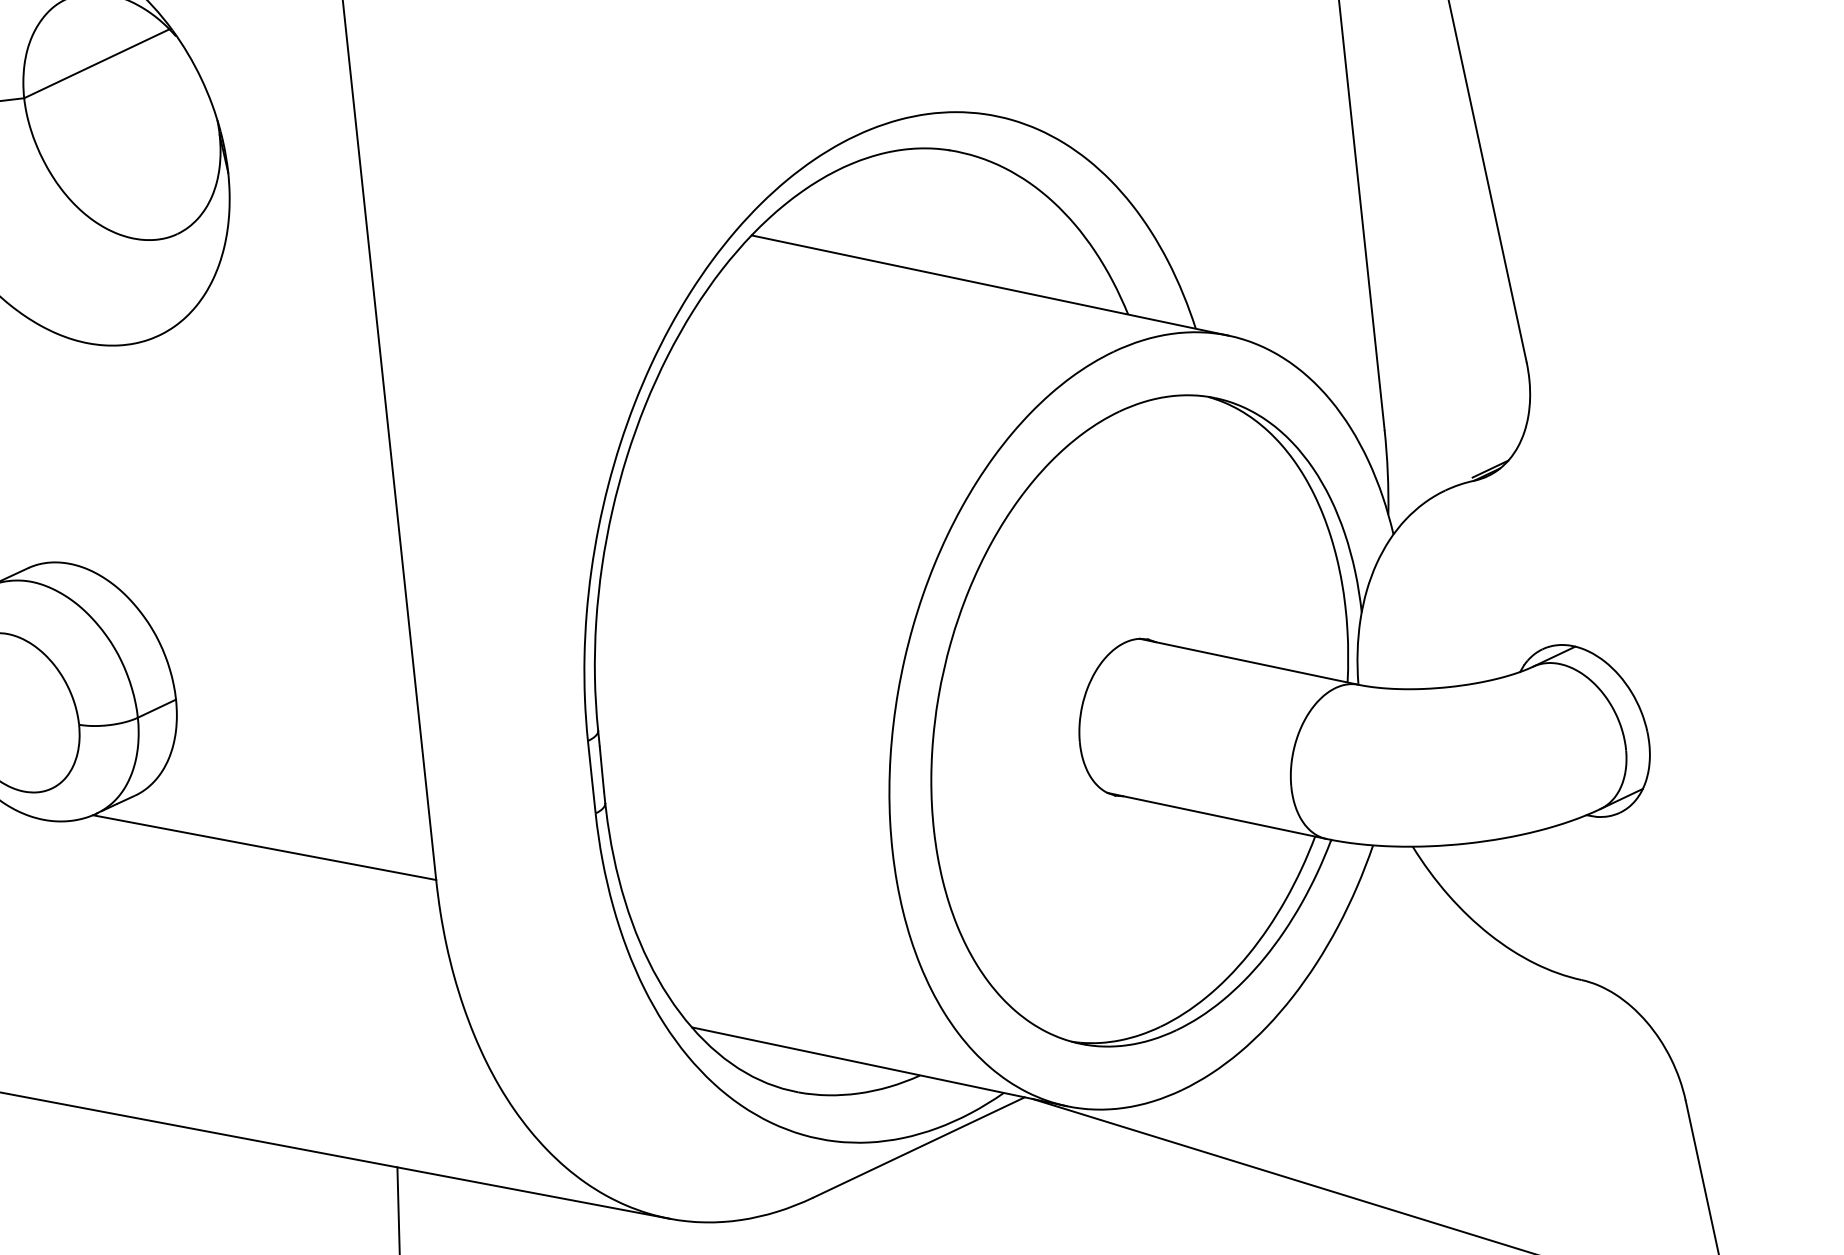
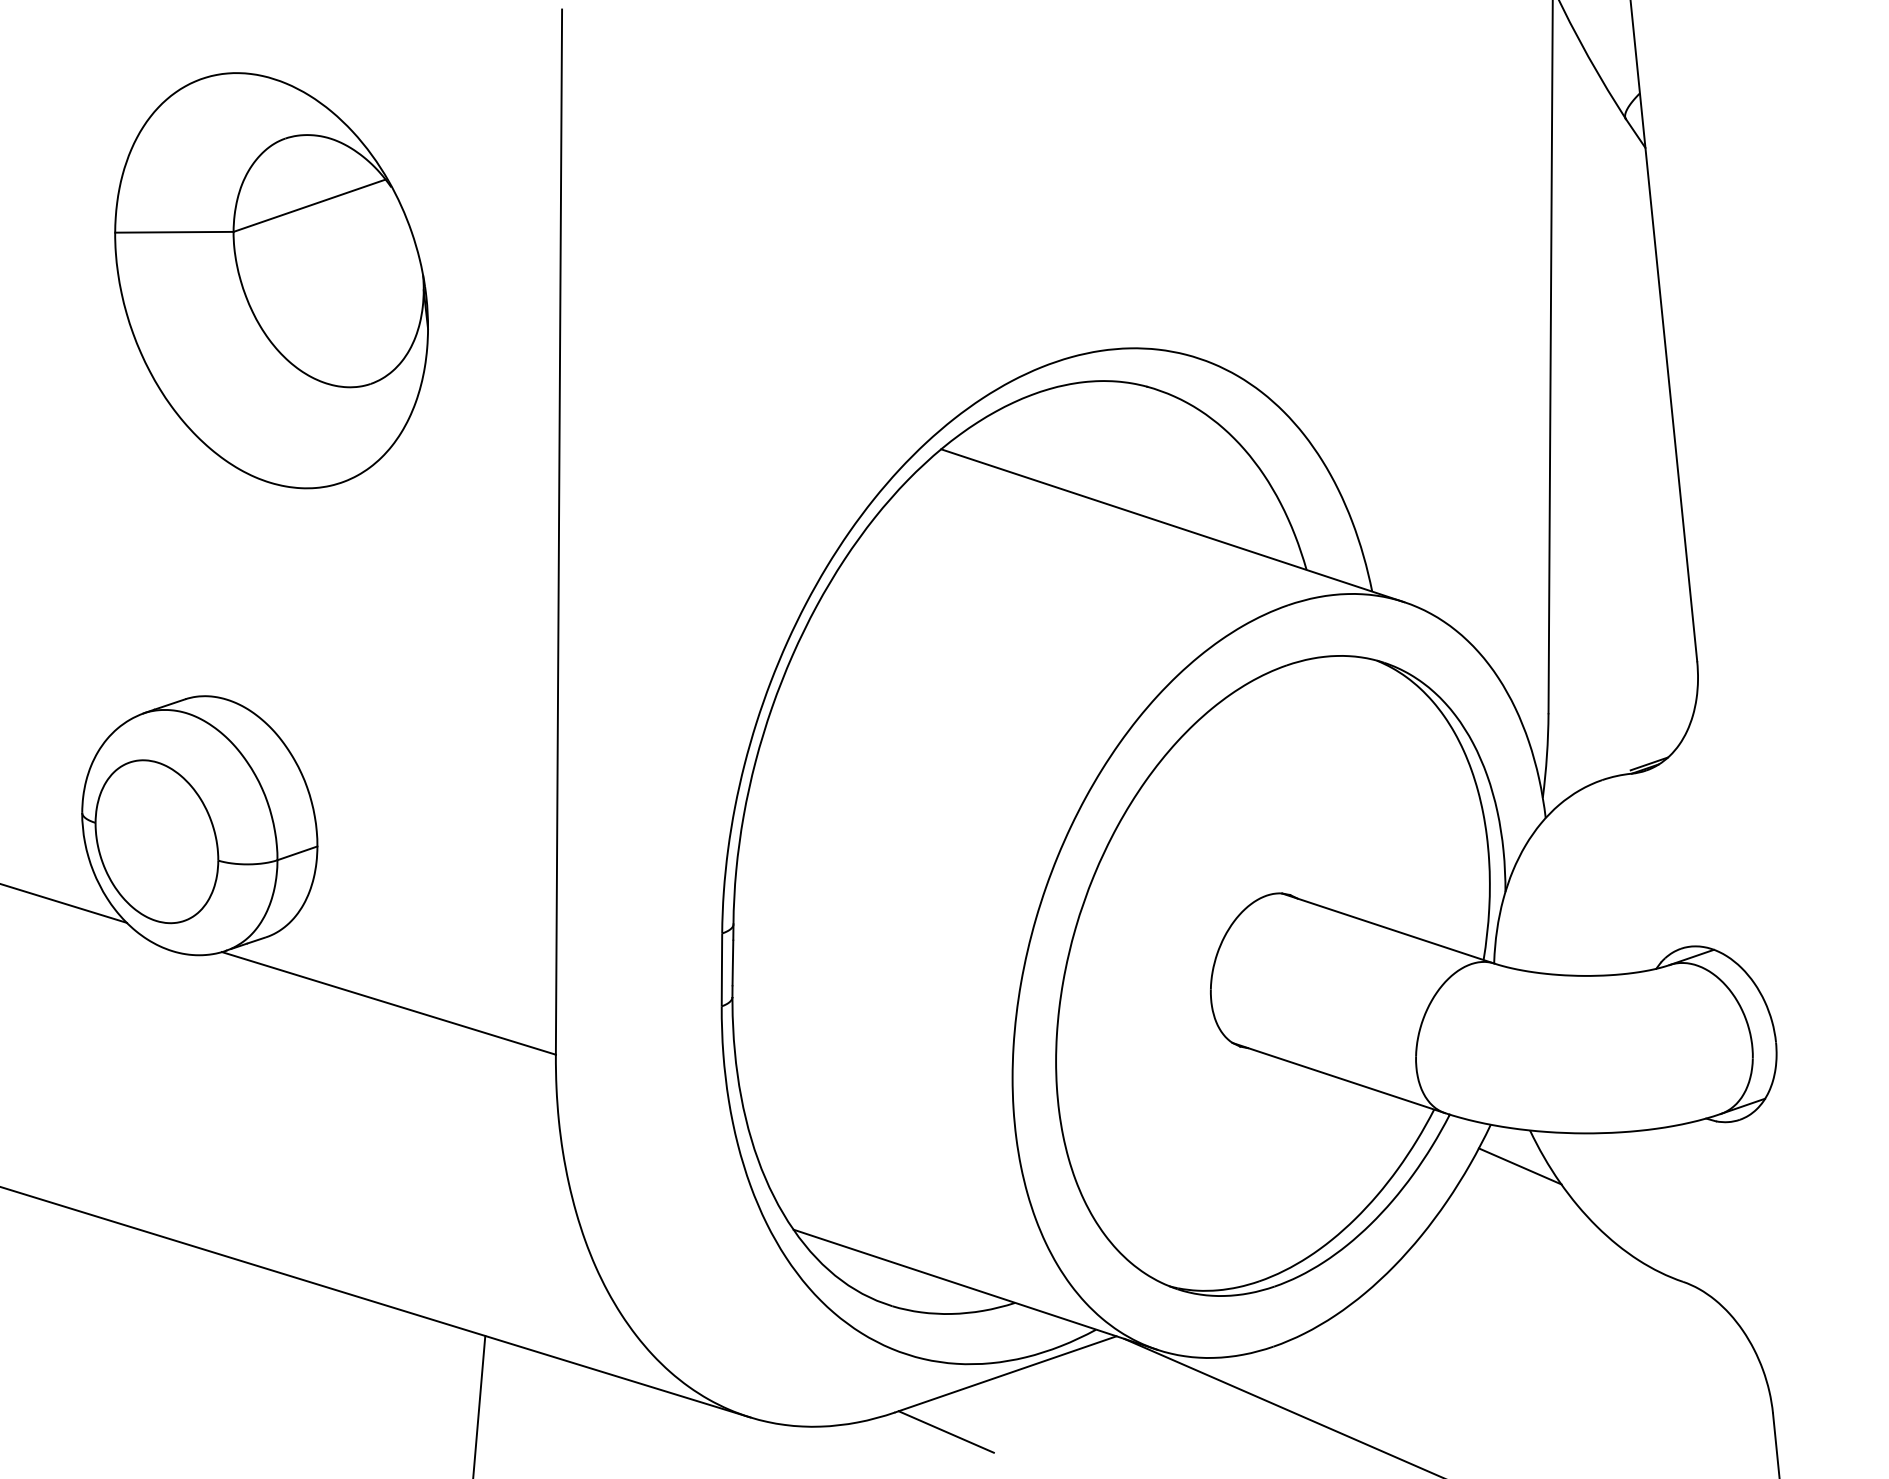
line: (1406, 883) -> (1519, 1166), added
line: (865, 1211) -> (945, 1431), added

